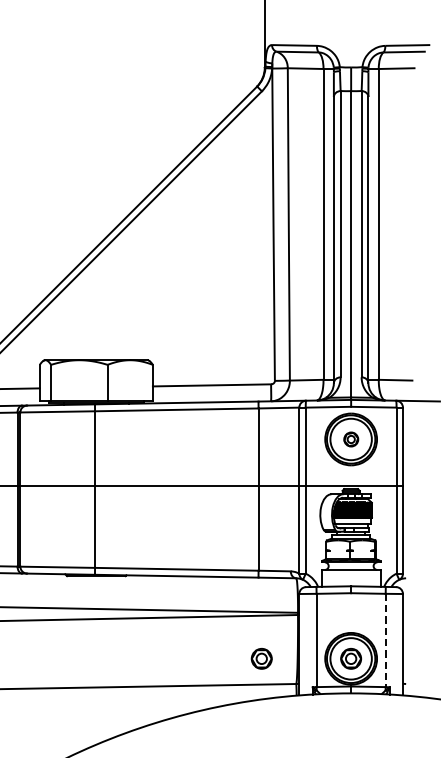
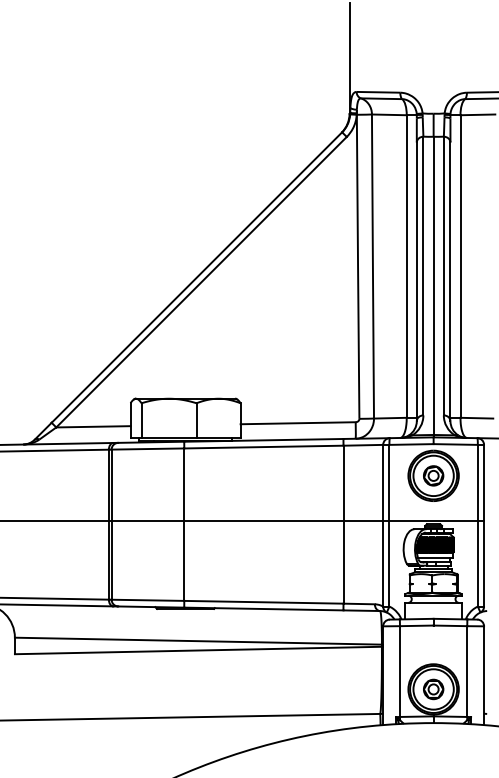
part: (351, 439) -> (433, 475), size x1.43
line: (385, 641) -> (467, 672), dashed -> solid
part: (261, 658) -> (346, 689), removed

